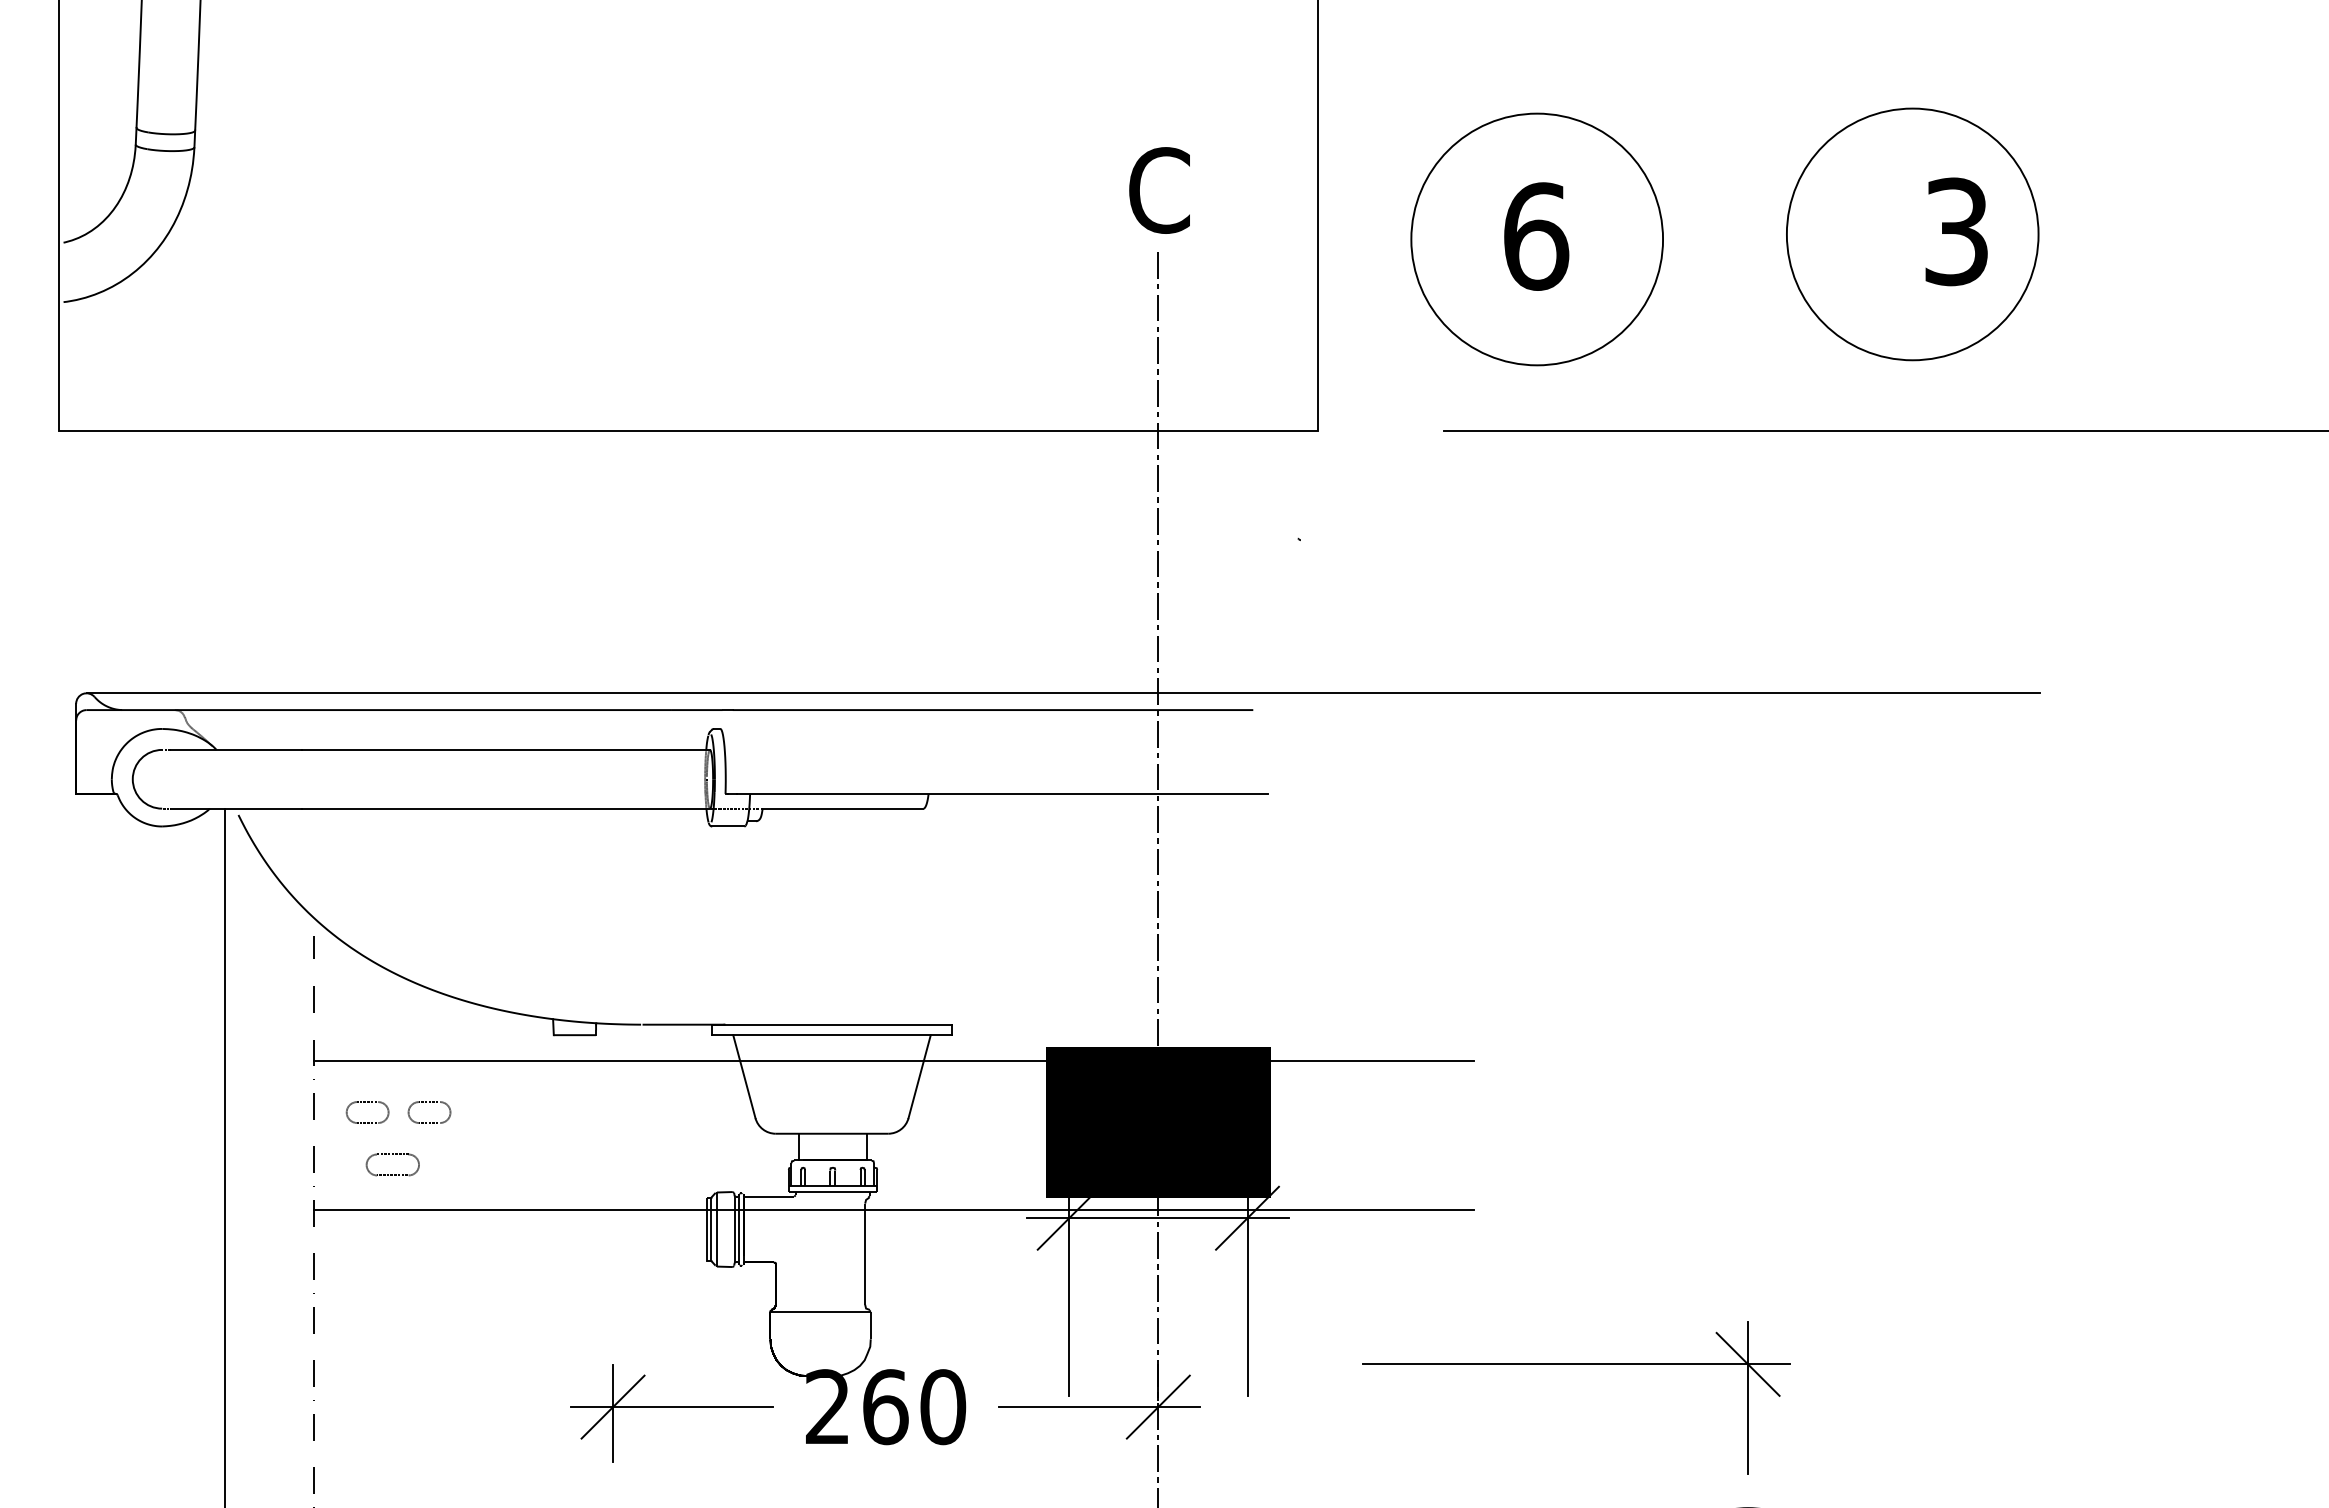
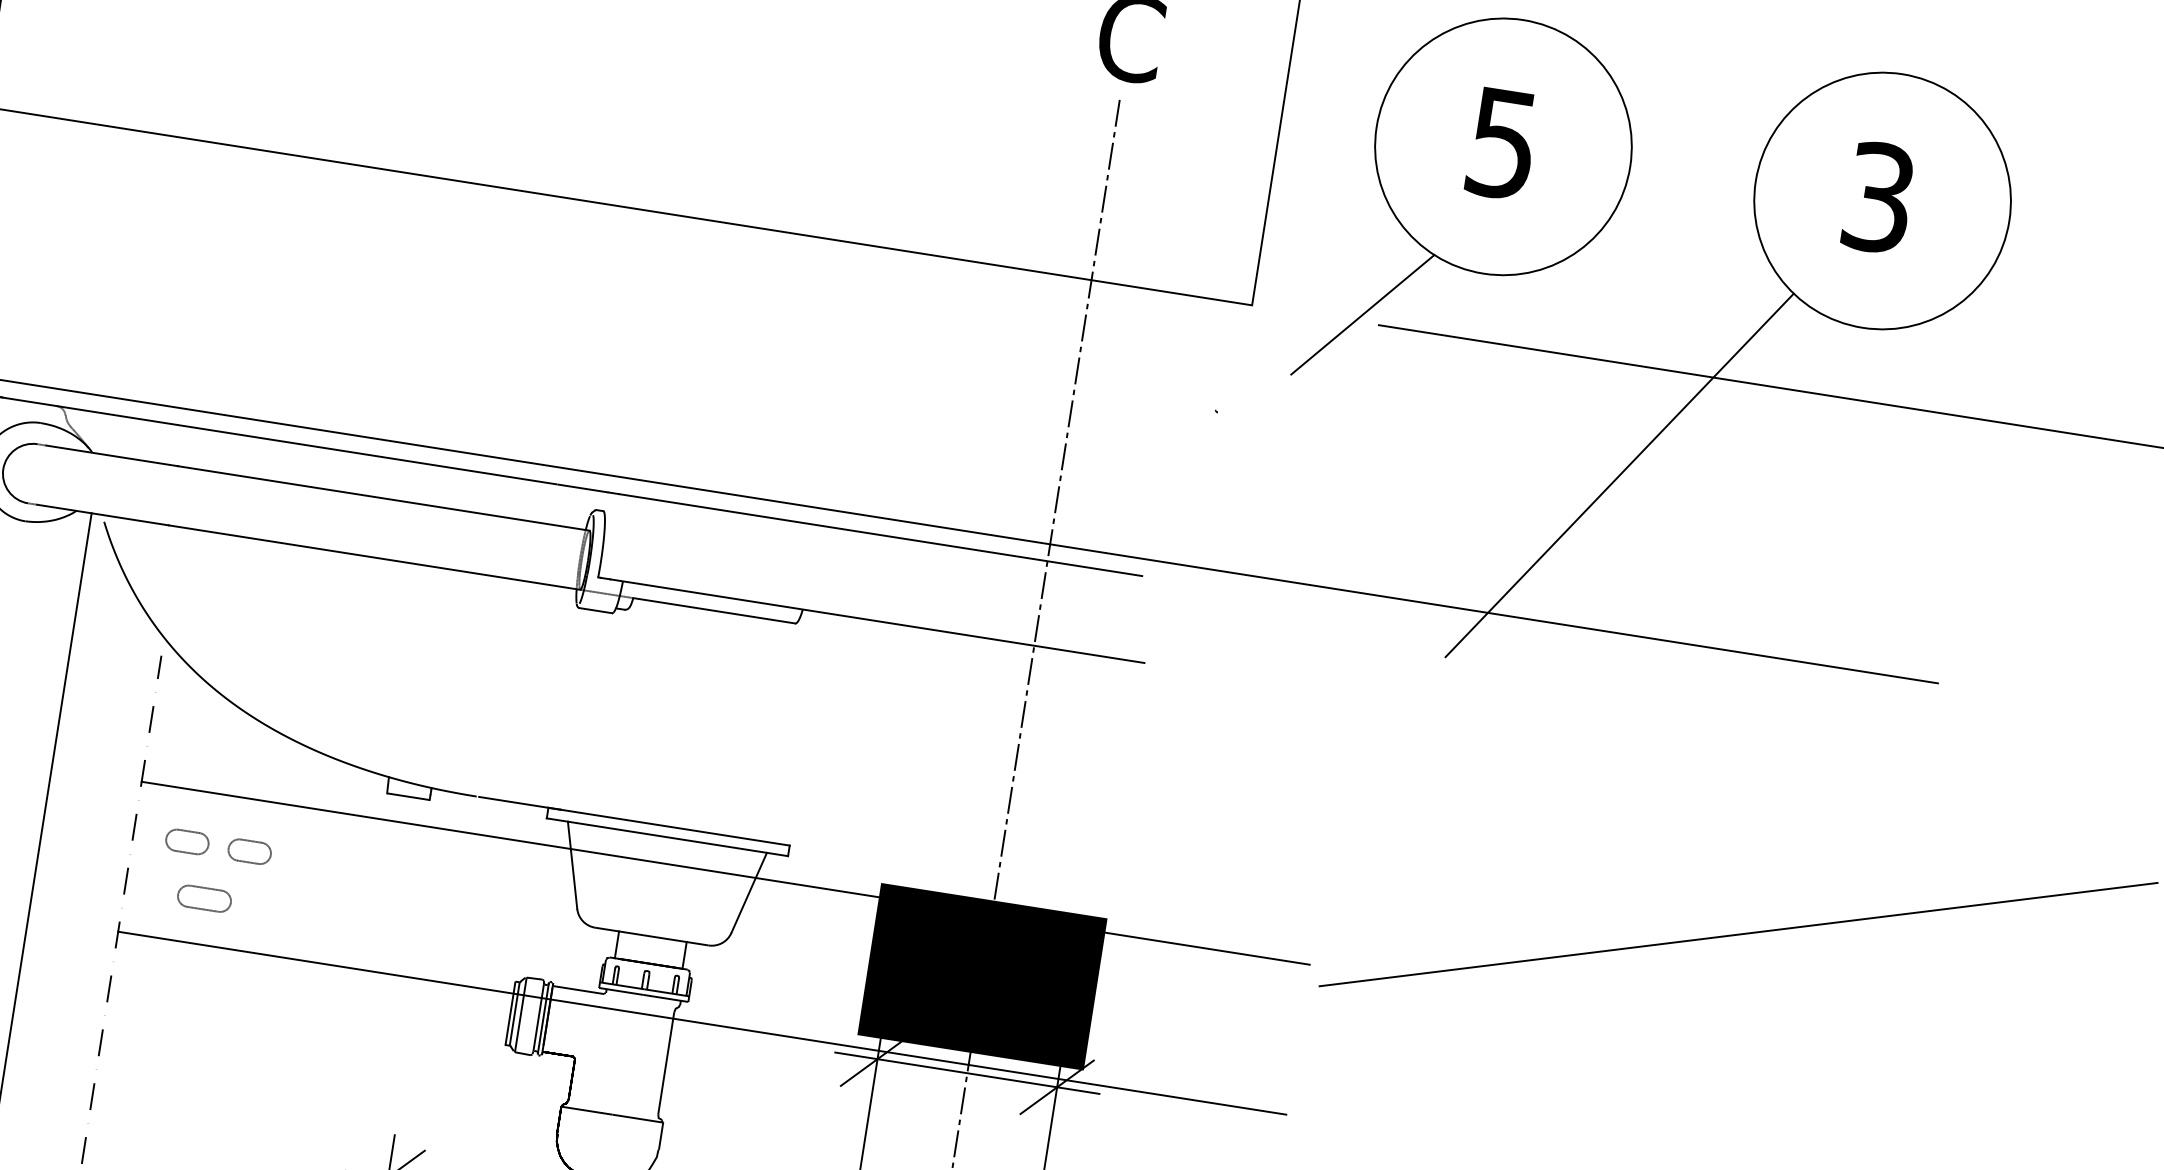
text: (1956, 231) -> (1878, 197), moved
text: (1536, 236) -> (1503, 143), 6 -> 5
line: (1426, 423) -> (1362, 314), added
line: (1699, 539) -> (1619, 474), added
line: (1884, 966) -> (1738, 934), added

